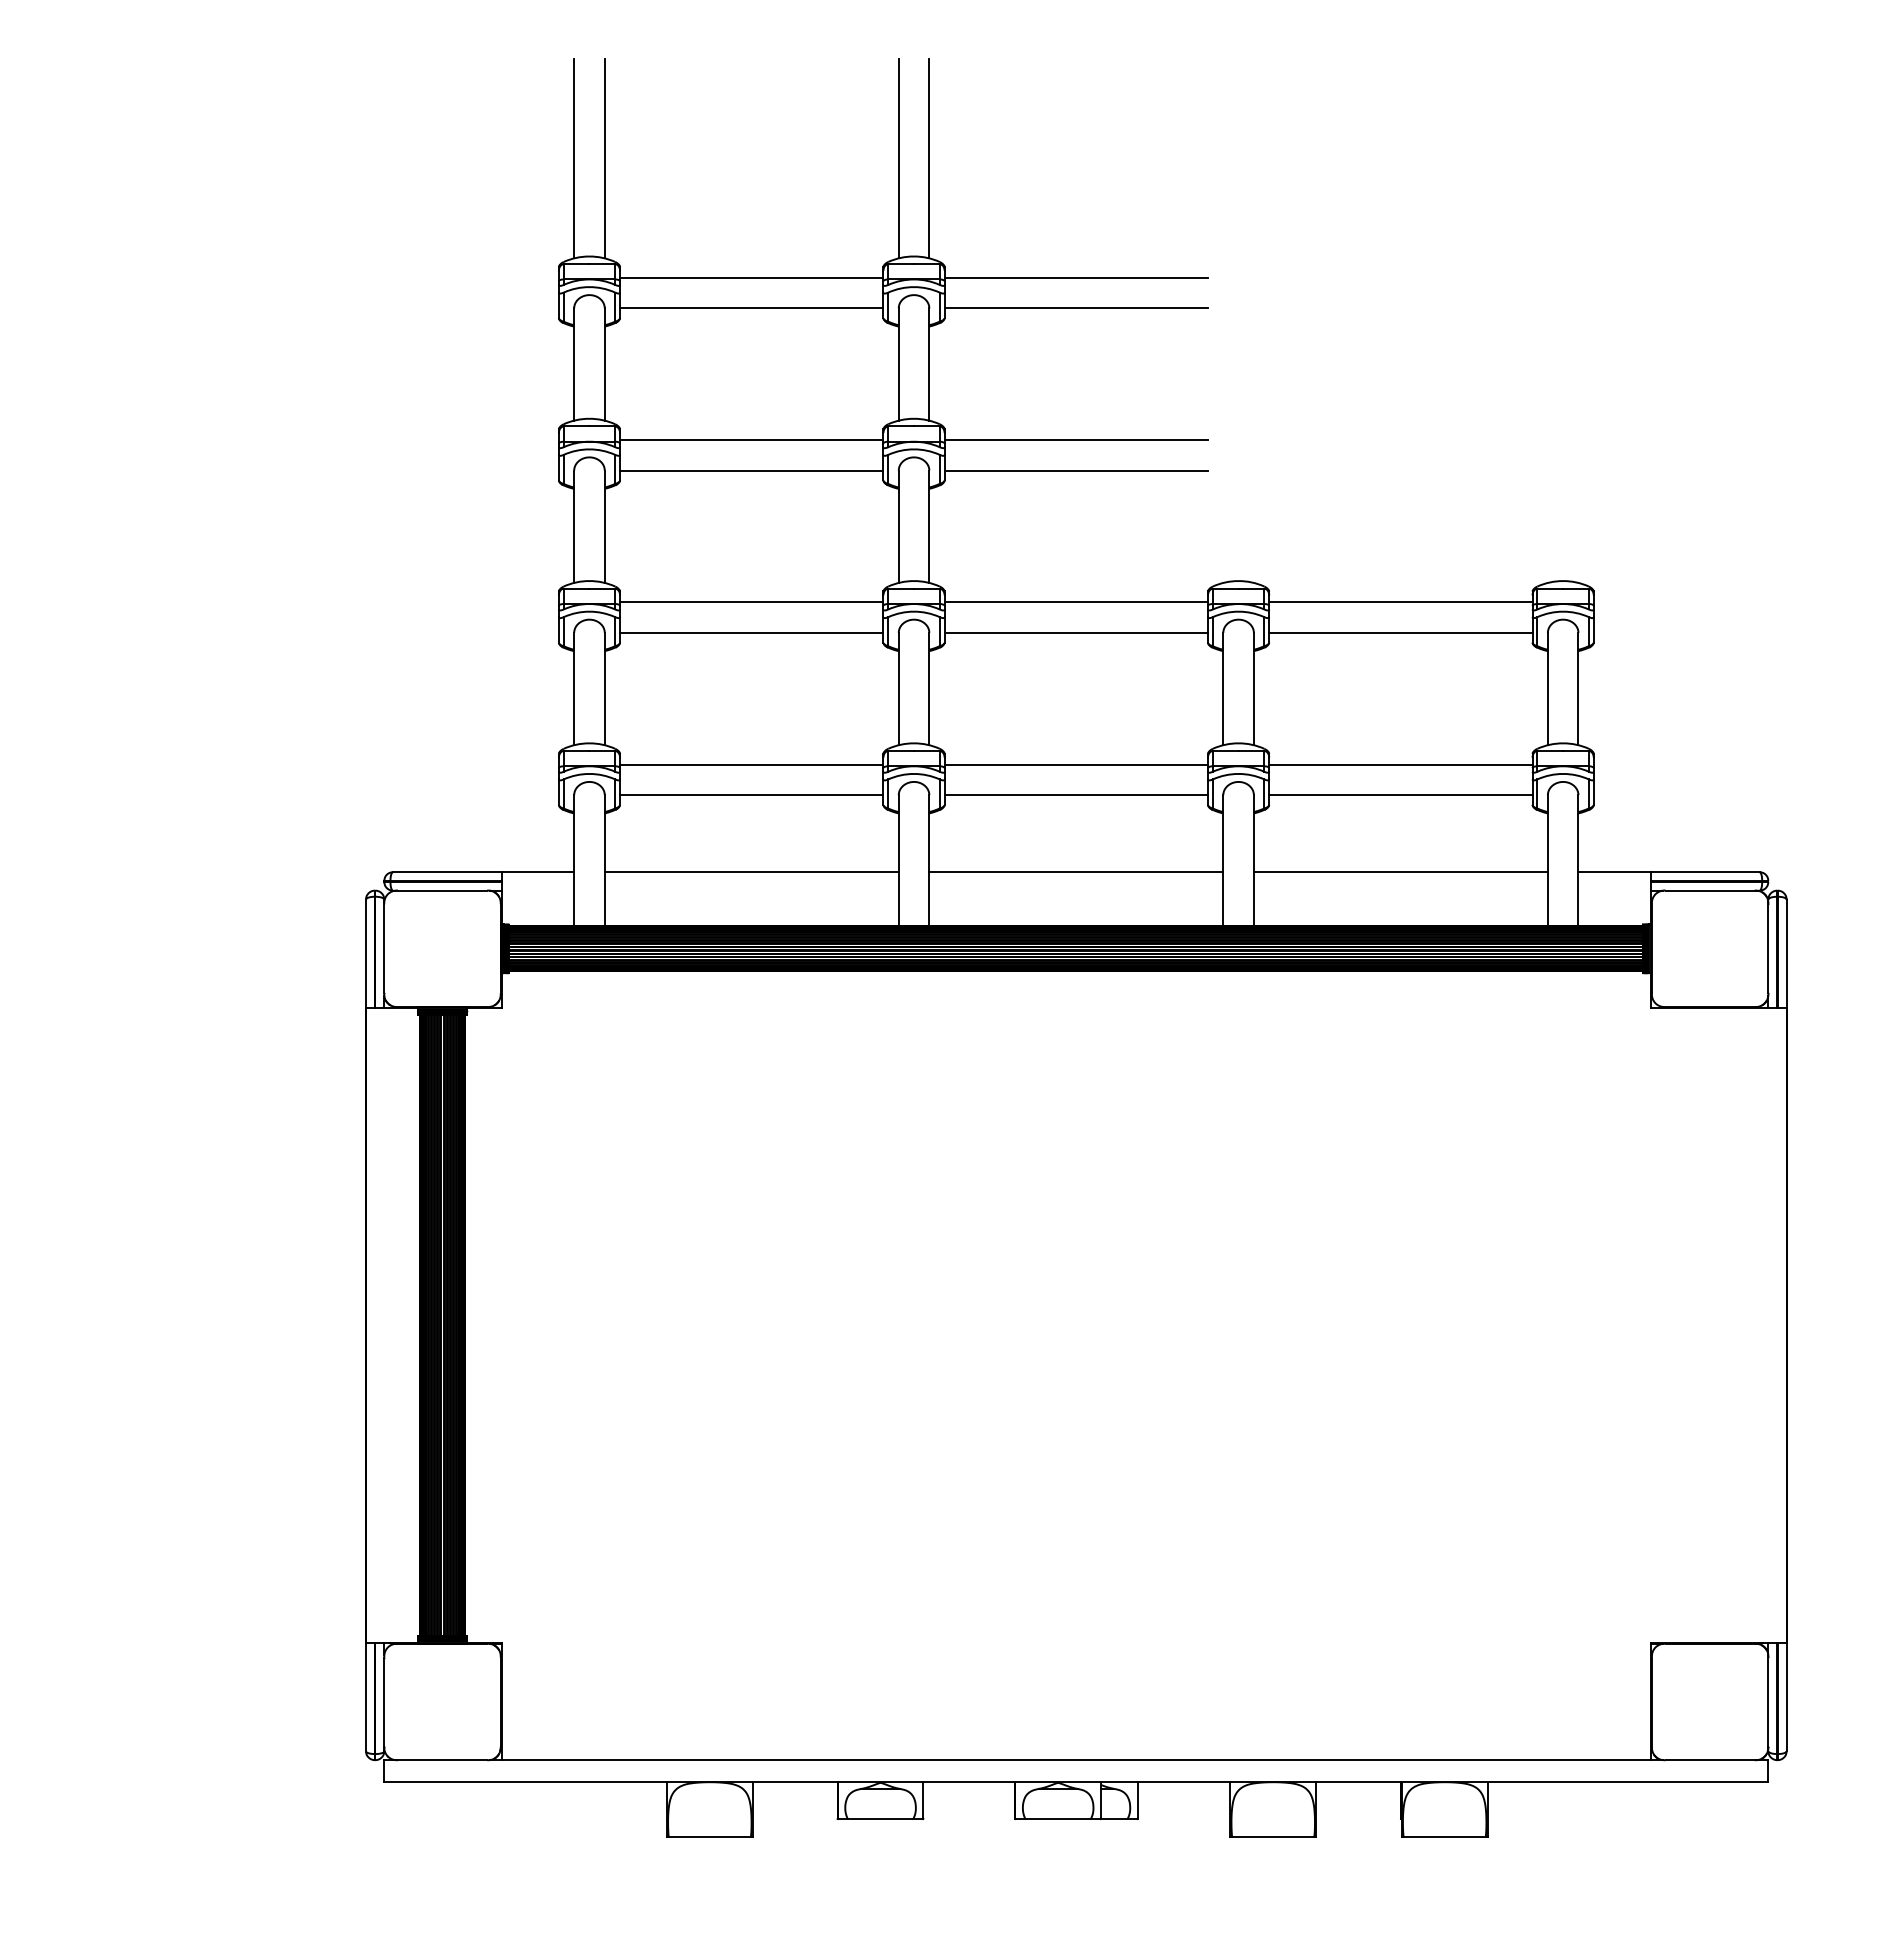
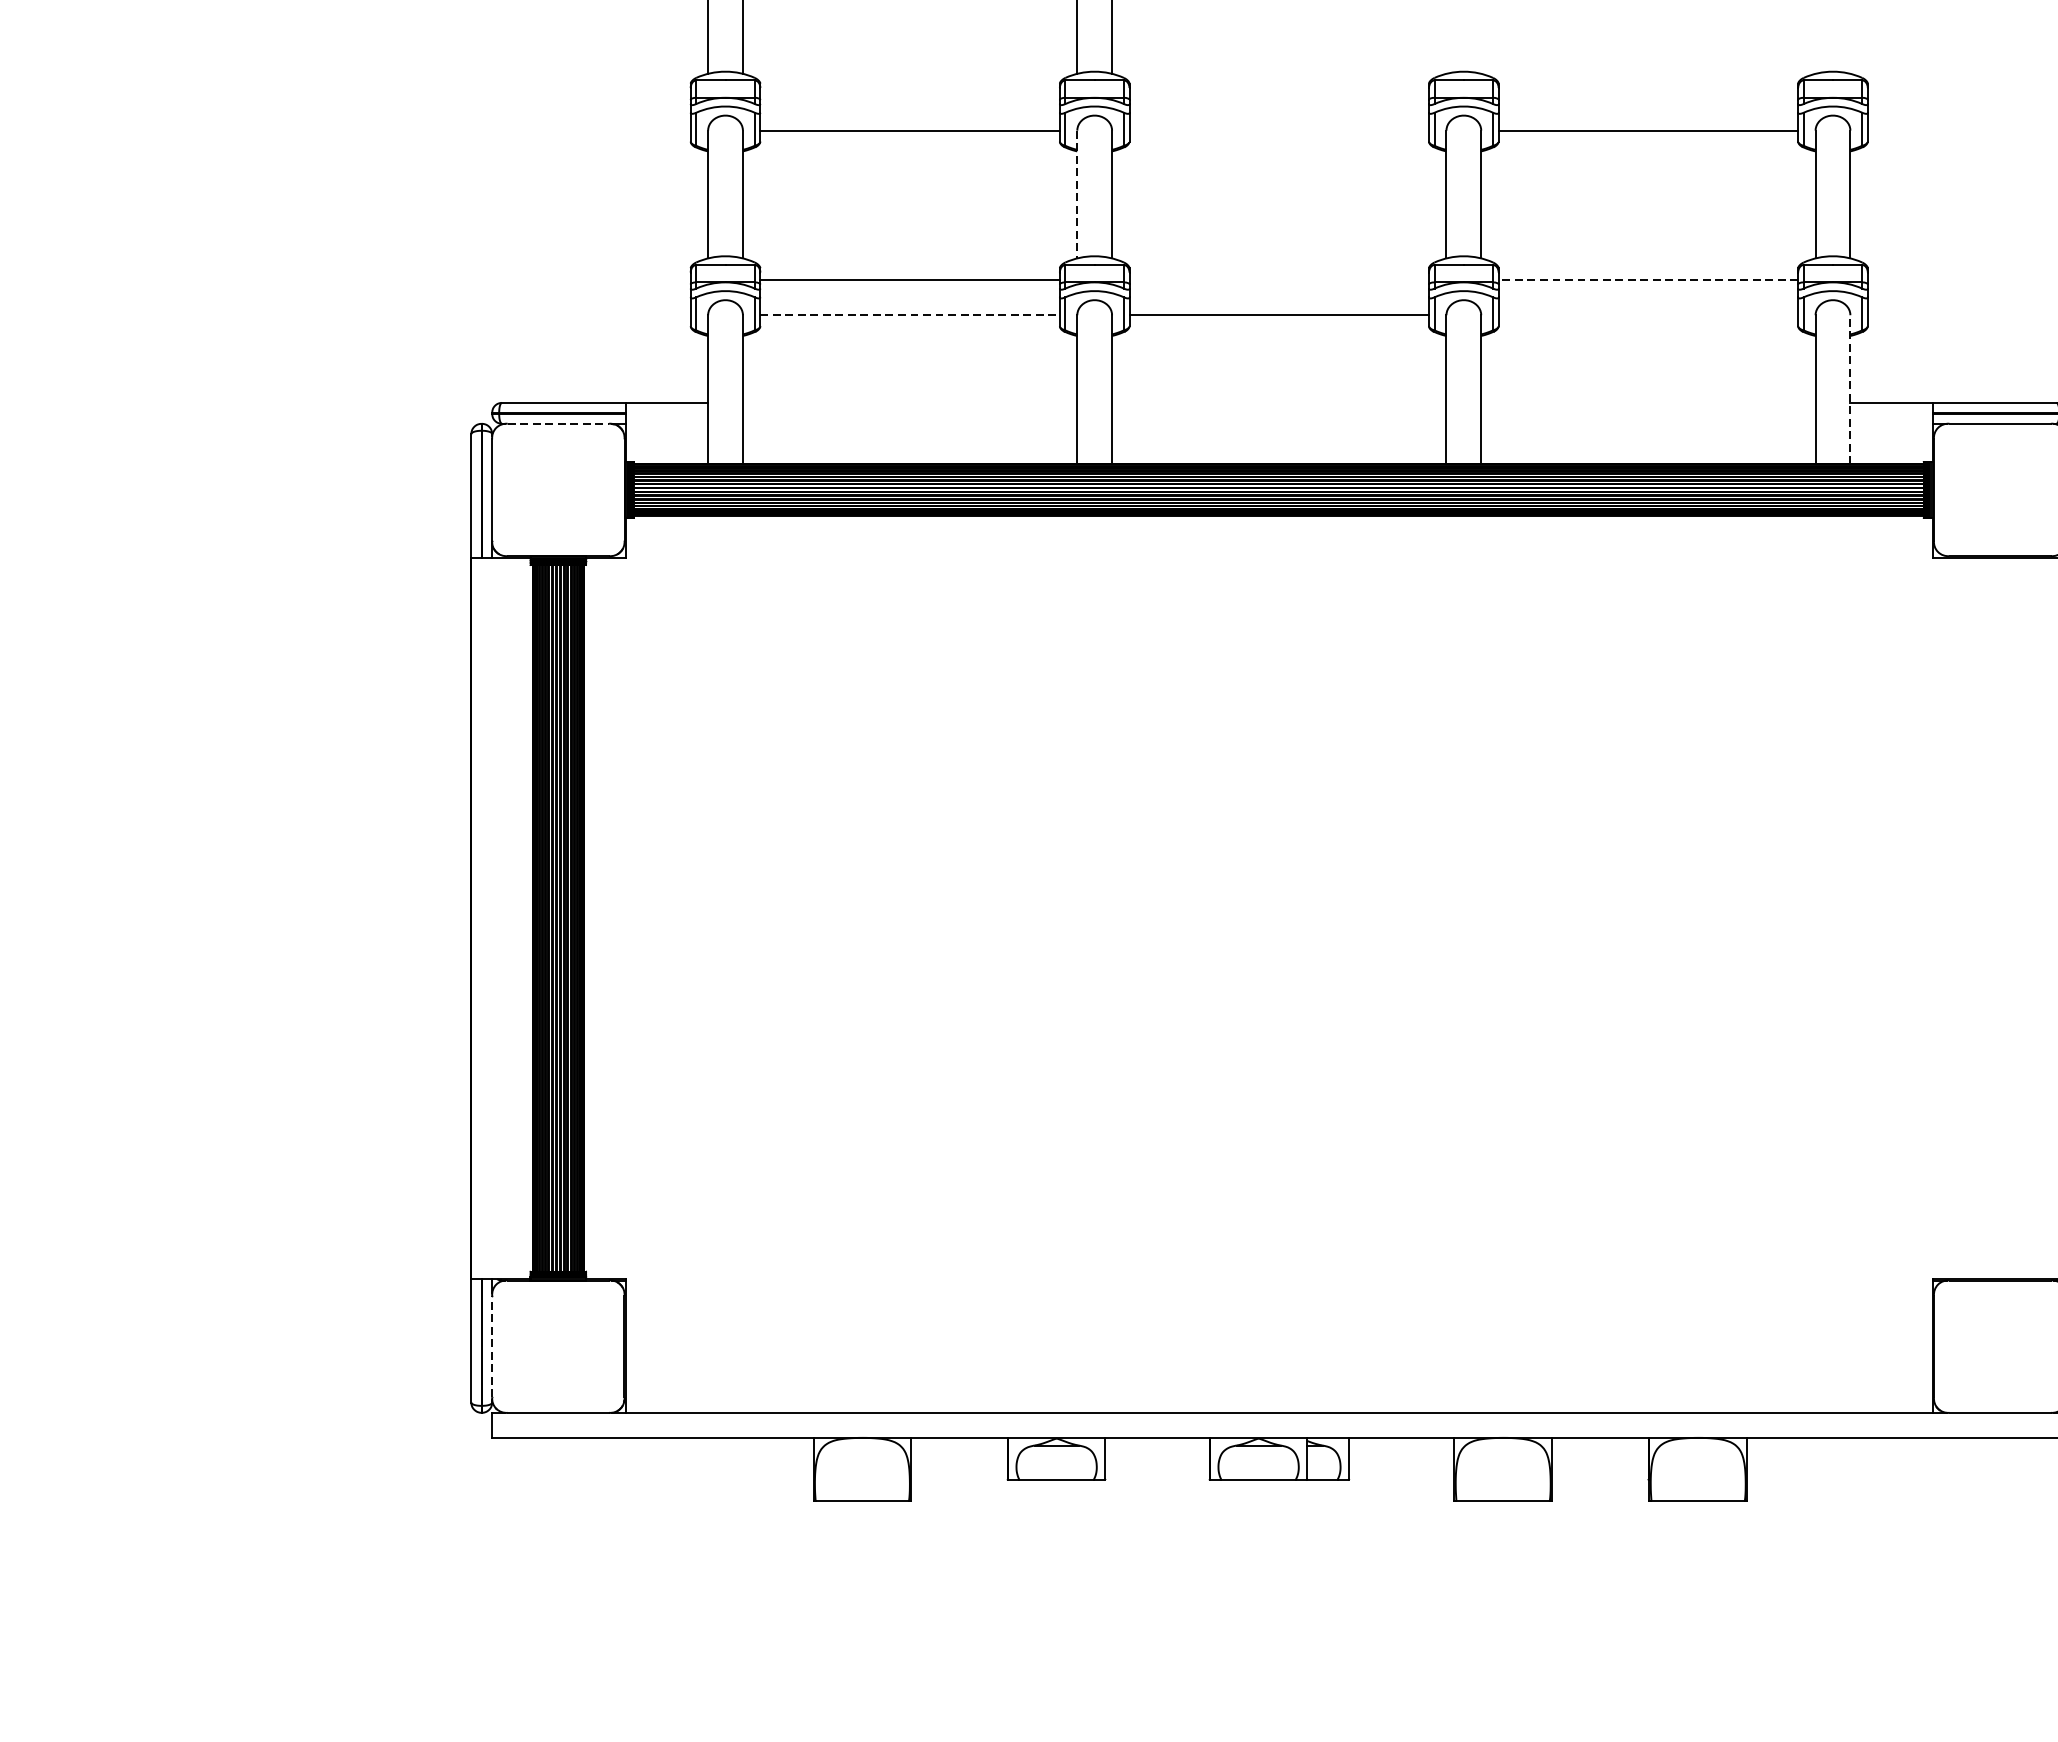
line: (751, 602) -> (909, 96), removed
line: (1075, 602) -> (1278, 96), removed
line: (1400, 602) -> (1647, 96), removed
line: (1075, 632) -> (1278, 130), removed
line: (898, 689) -> (1077, 195), solid -> dashed
line: (1075, 764) -> (1278, 280), removed
line: (1400, 764) -> (1647, 280), solid -> dashed
line: (751, 795) -> (909, 315), solid -> dashed
line: (1400, 795) -> (1647, 315), removed
line: (1578, 860) -> (1850, 389), solid -> dashed
line: (751, 872) -> (909, 403), removed
line: (1076, 872) -> (1279, 403), removed
line: (1400, 872) -> (1647, 403), removed
line: (442, 890) -> (558, 423), solid -> dashed
line: (384, 1701) -> (492, 1346), solid -> dashed

